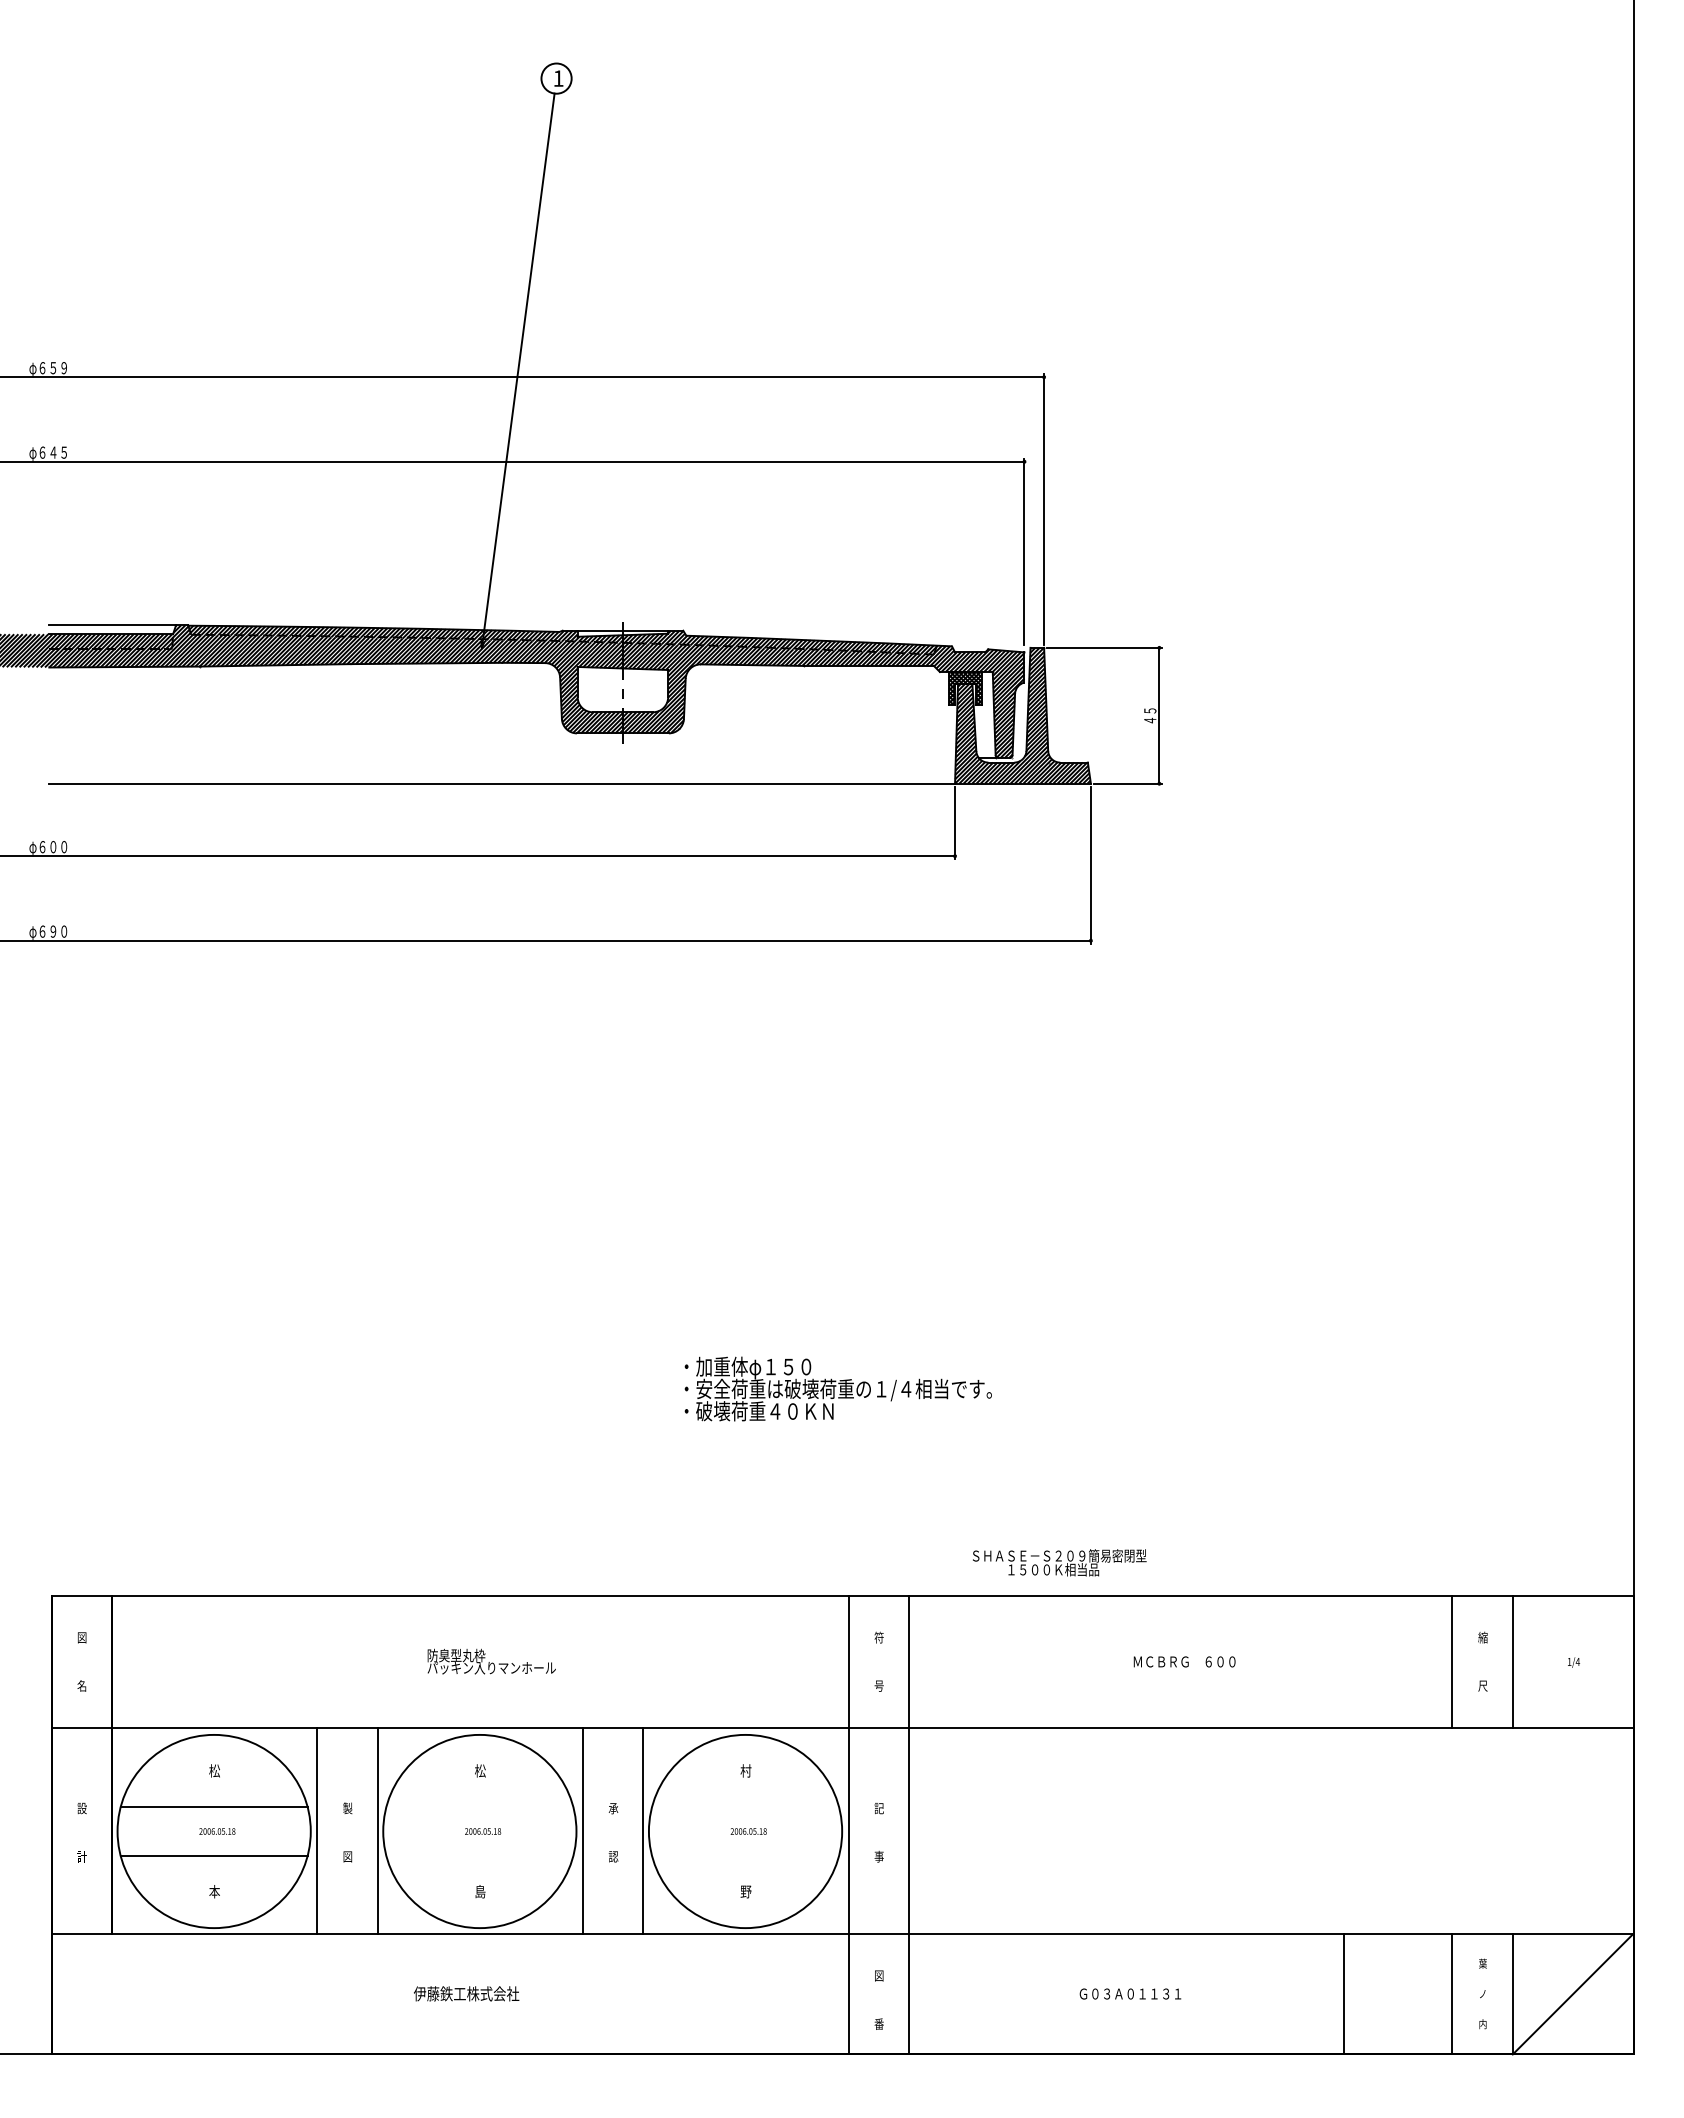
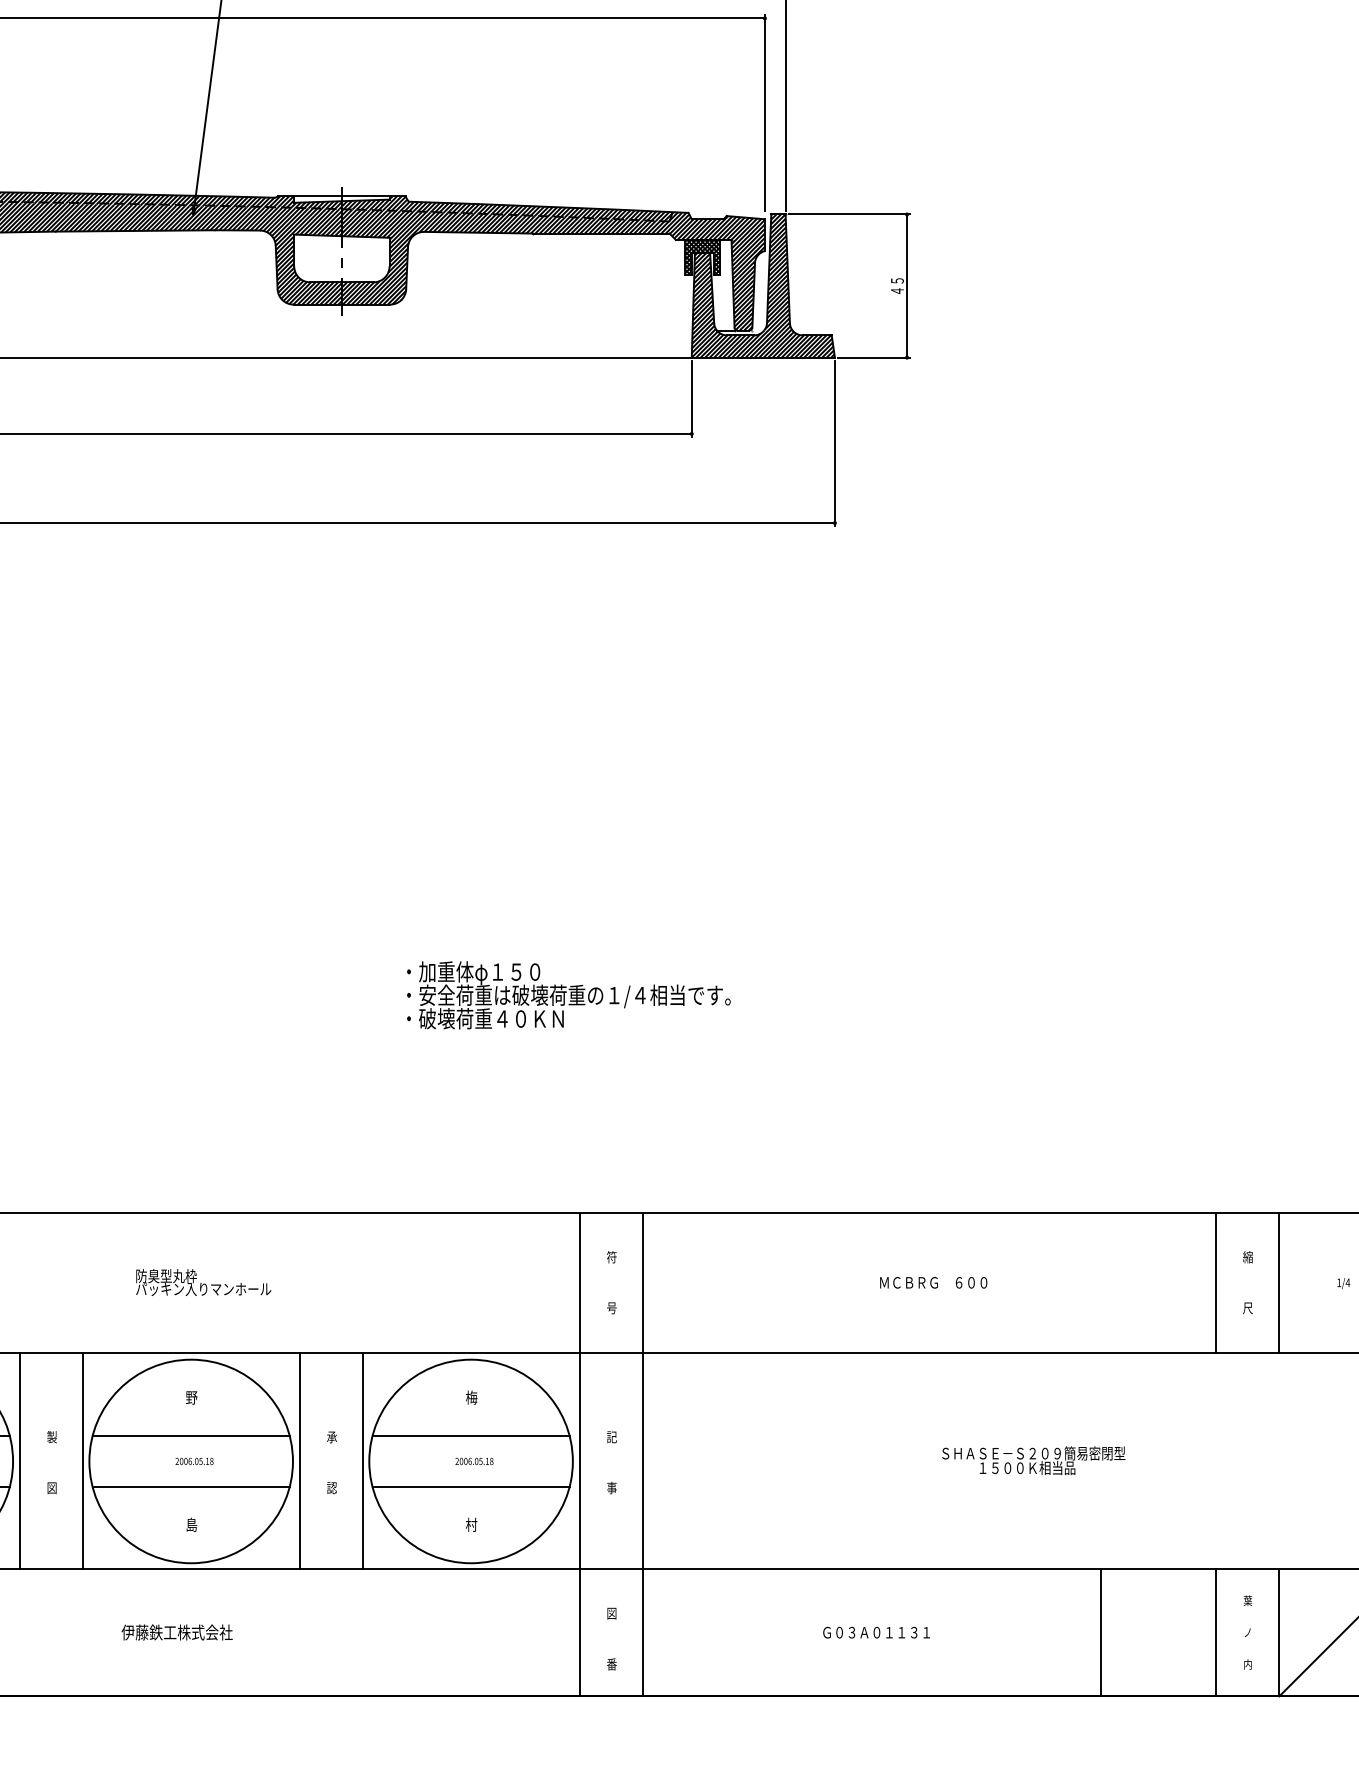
text: (1059, 1562) -> (1033, 1460), moved
text: (480, 1770) -> (191, 1397), 松 -> 野
text: (746, 1770) -> (472, 1397), 村 -> 梅
line: (479, 1807) -> (190, 1436), added
line: (745, 1807) -> (471, 1436), added
line: (479, 1855) -> (190, 1486), added
line: (745, 1855) -> (471, 1486), added
text: (745, 1891) -> (471, 1524), 野 -> 村

